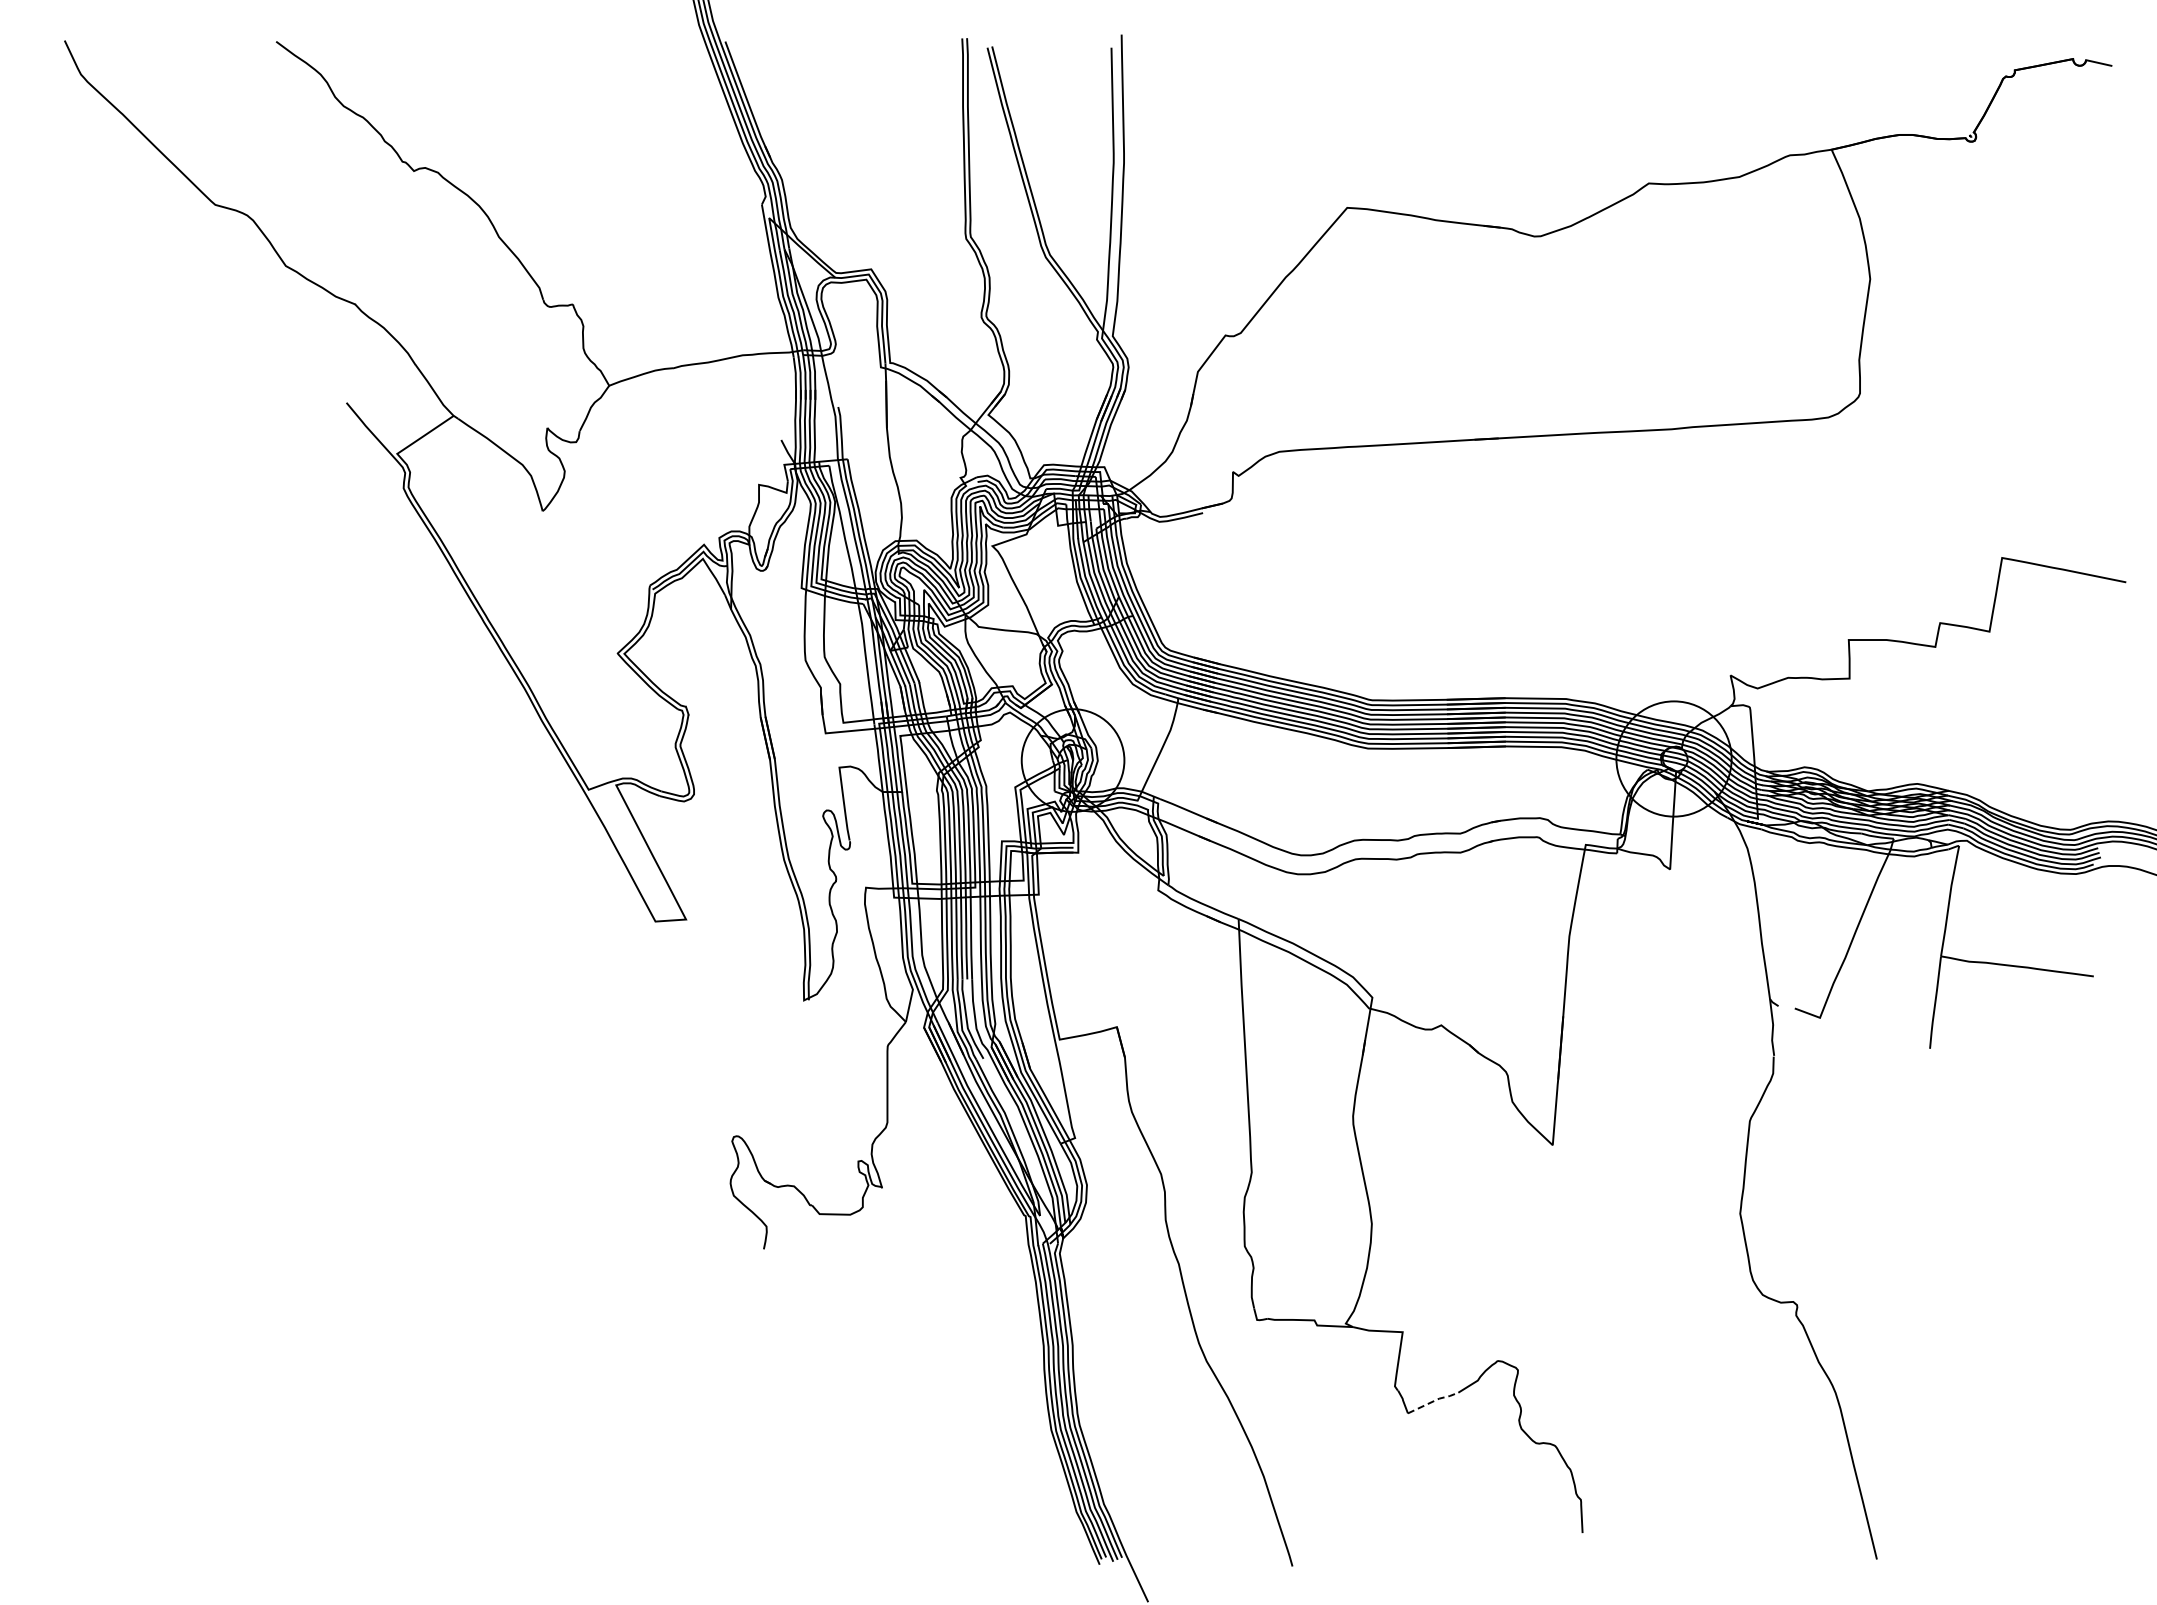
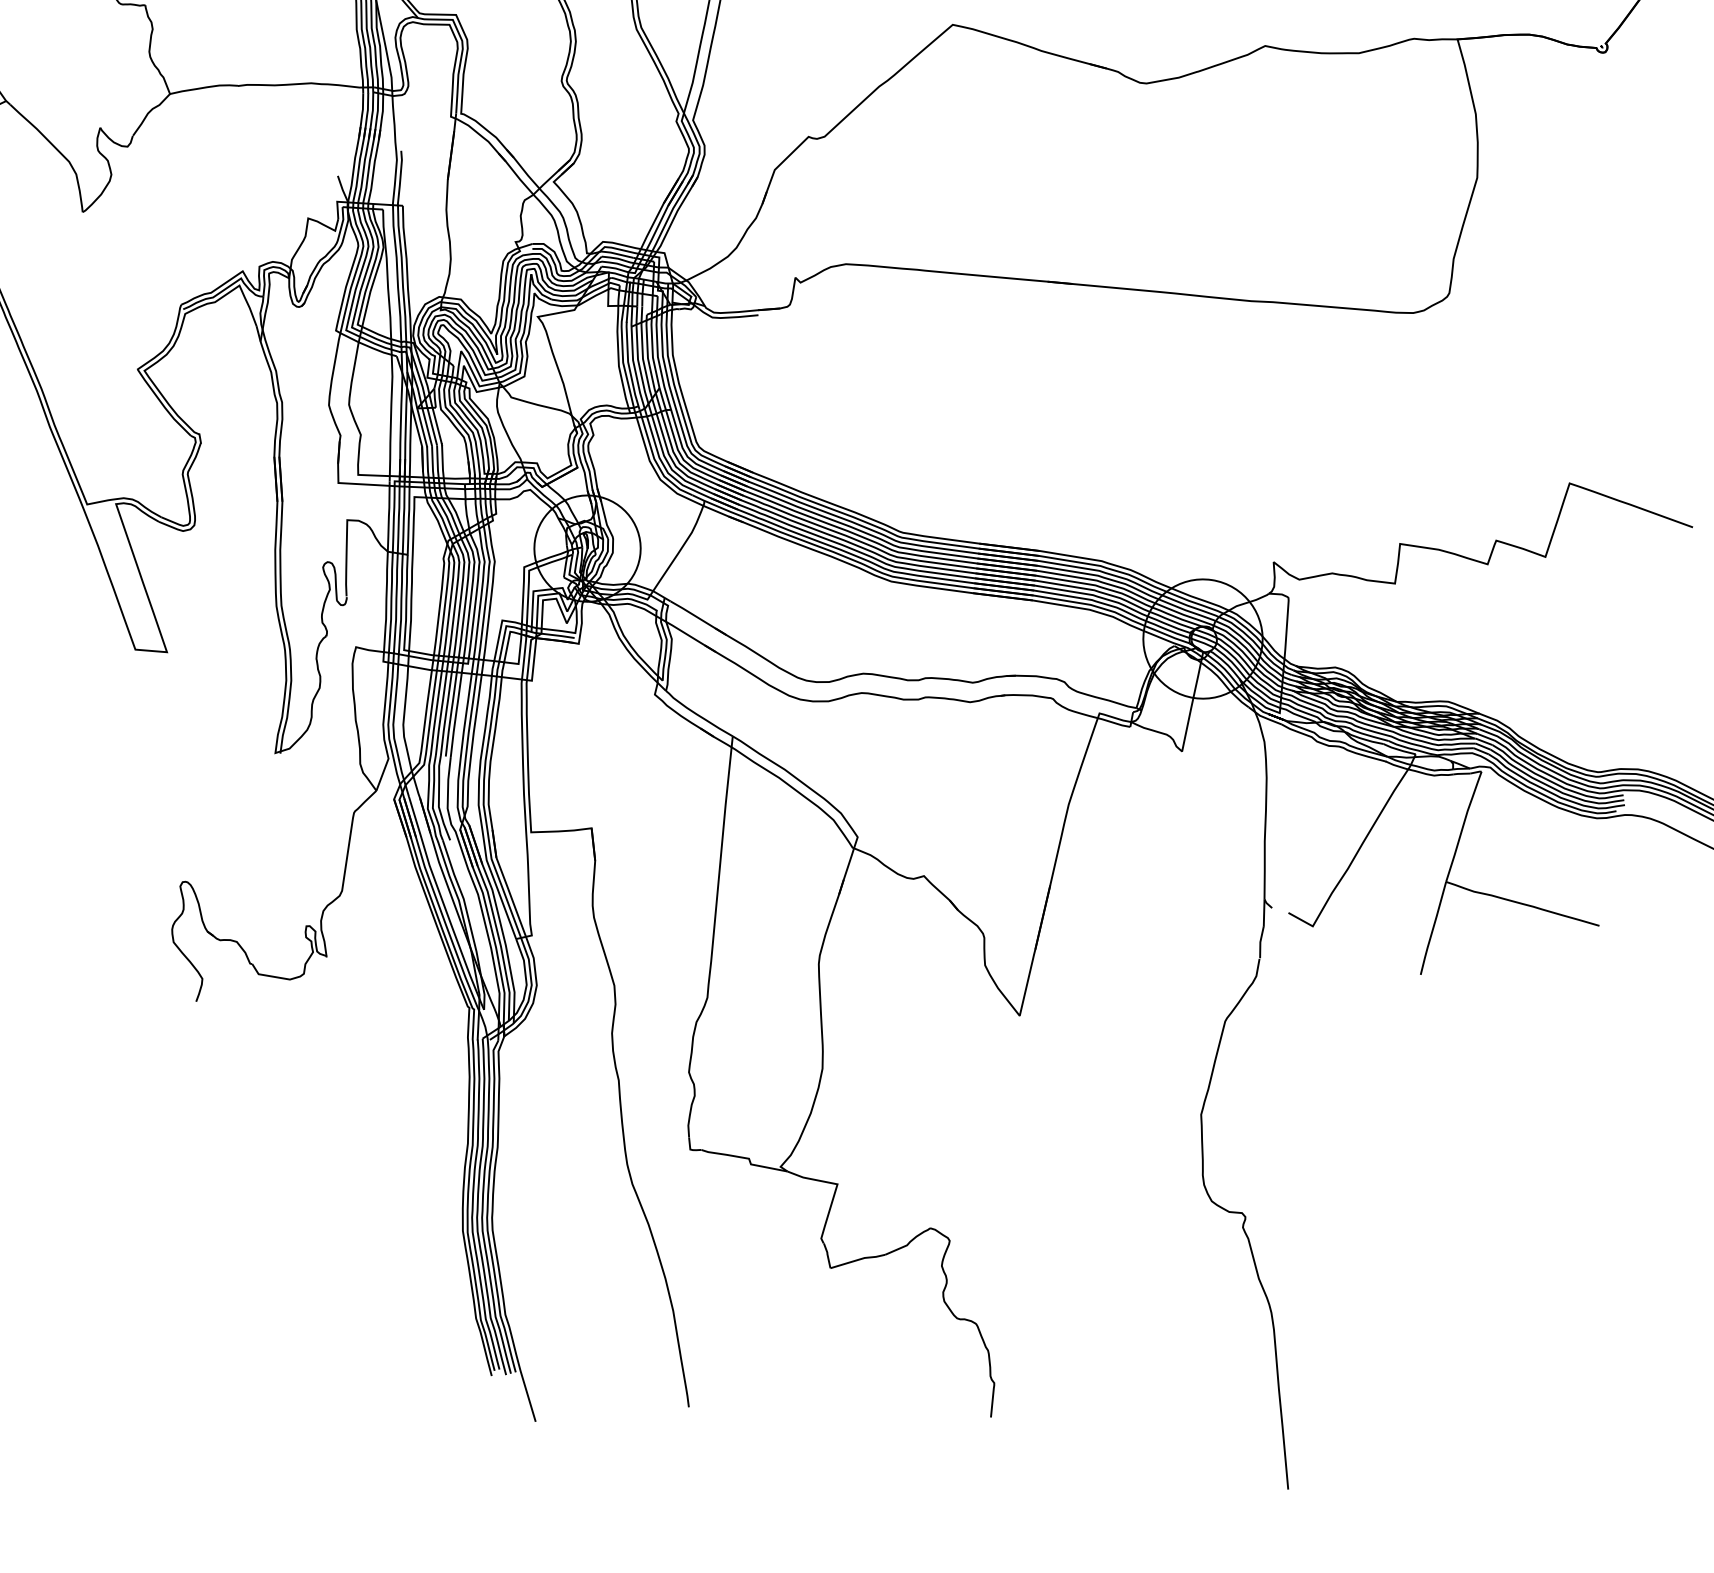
line: (1434, 1400) -> (859, 1259), dashed -> solid

